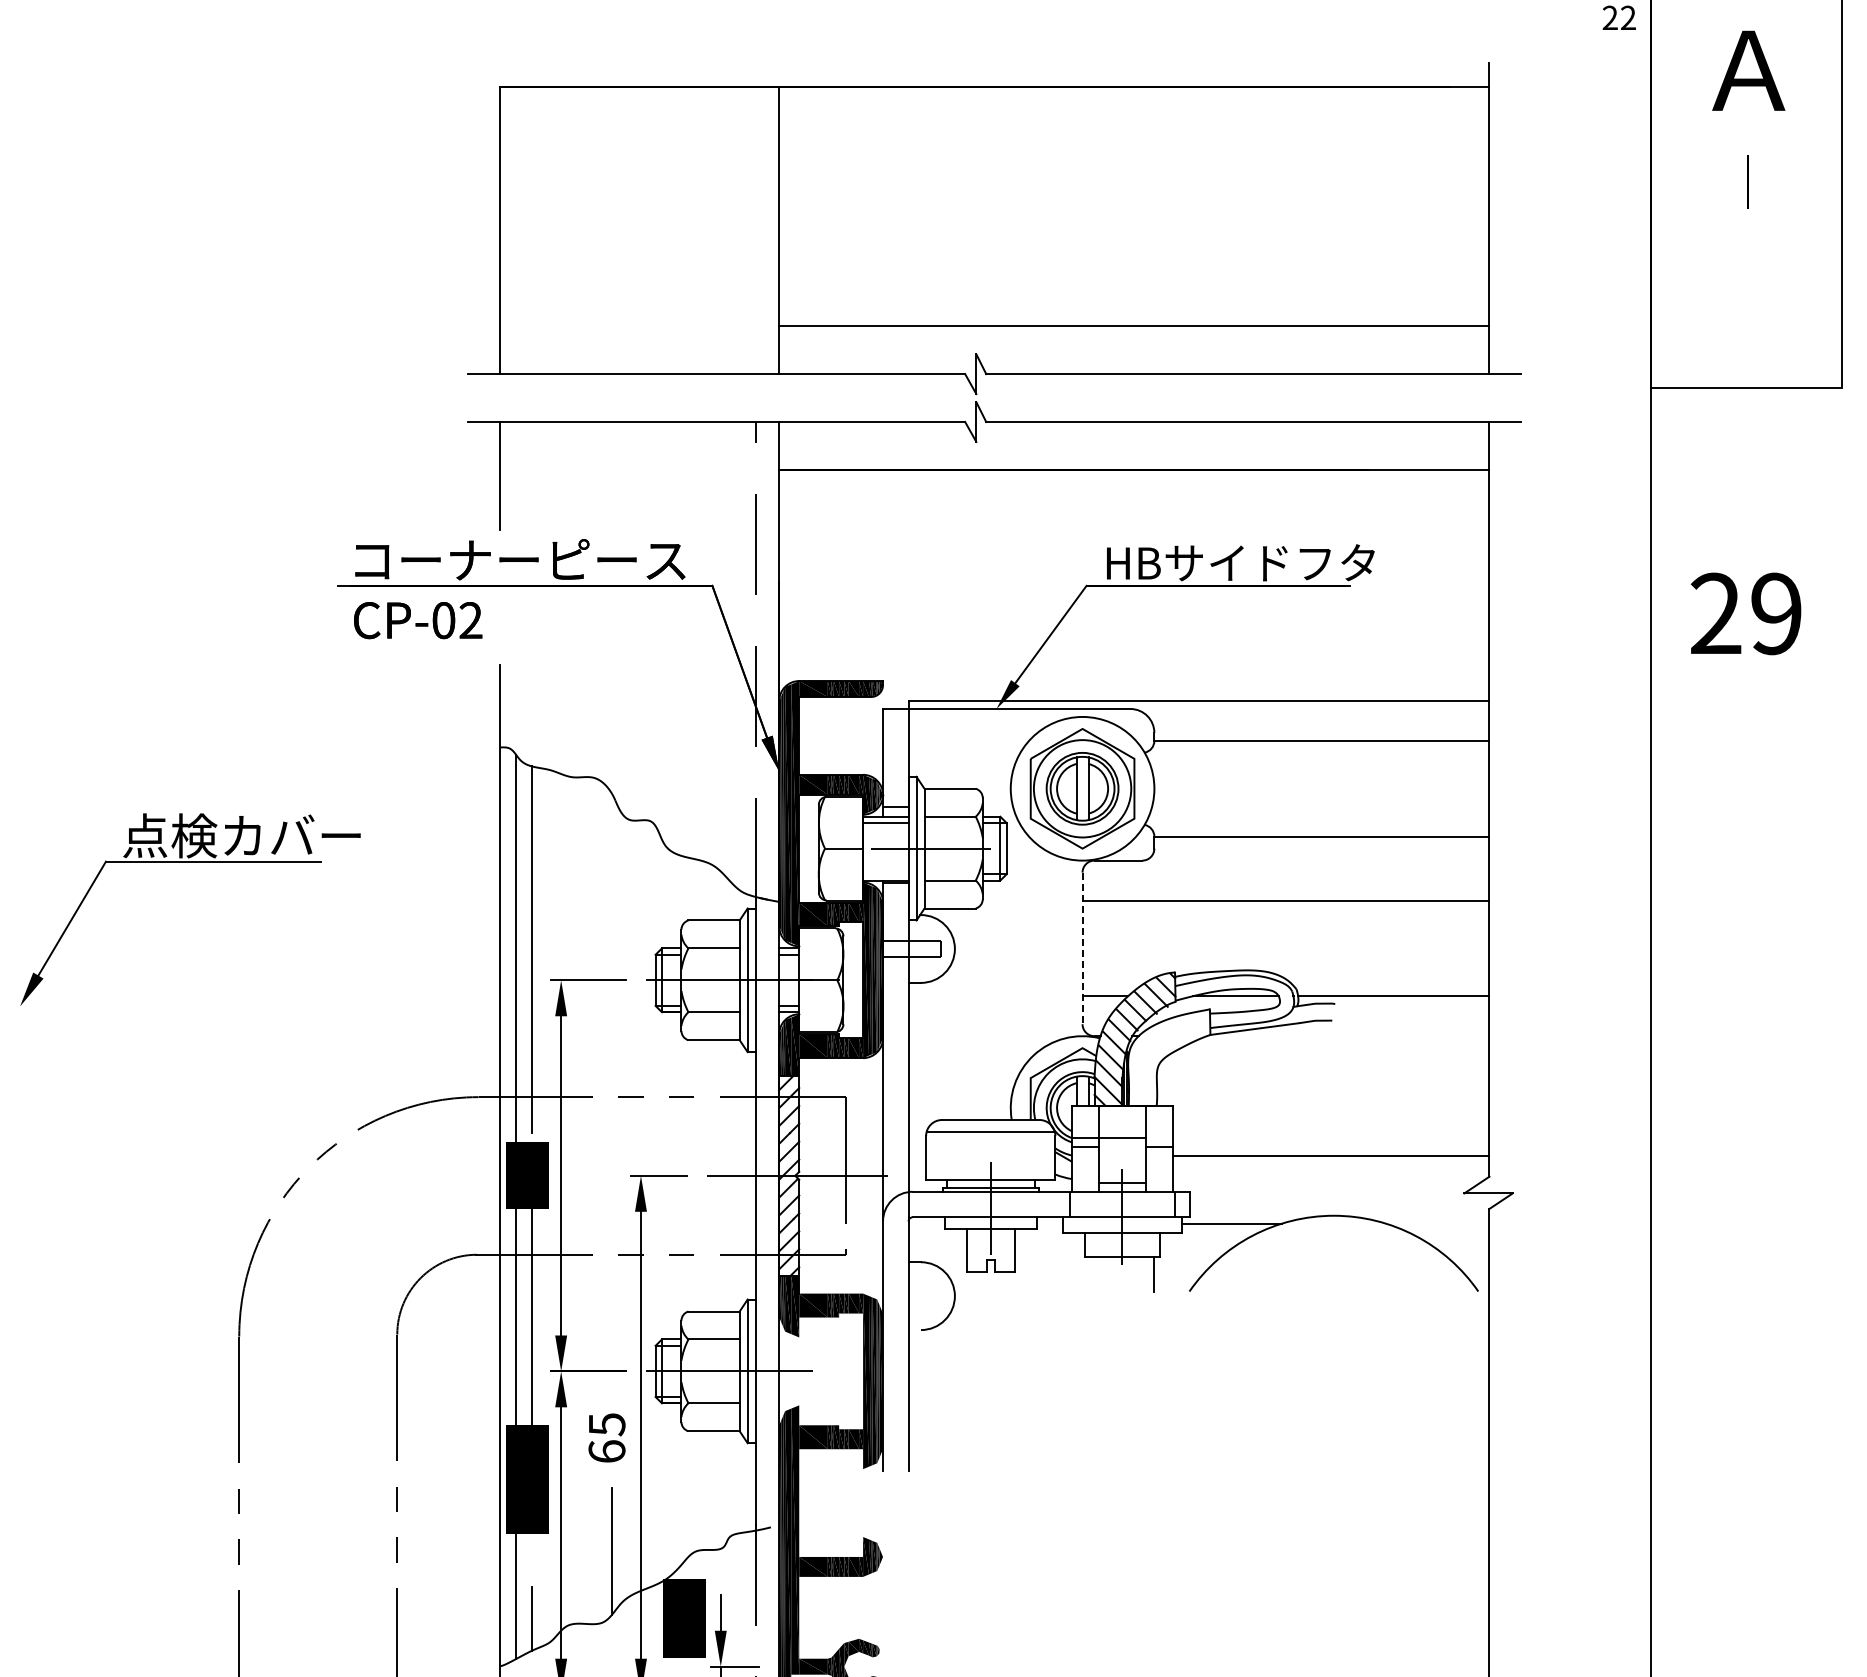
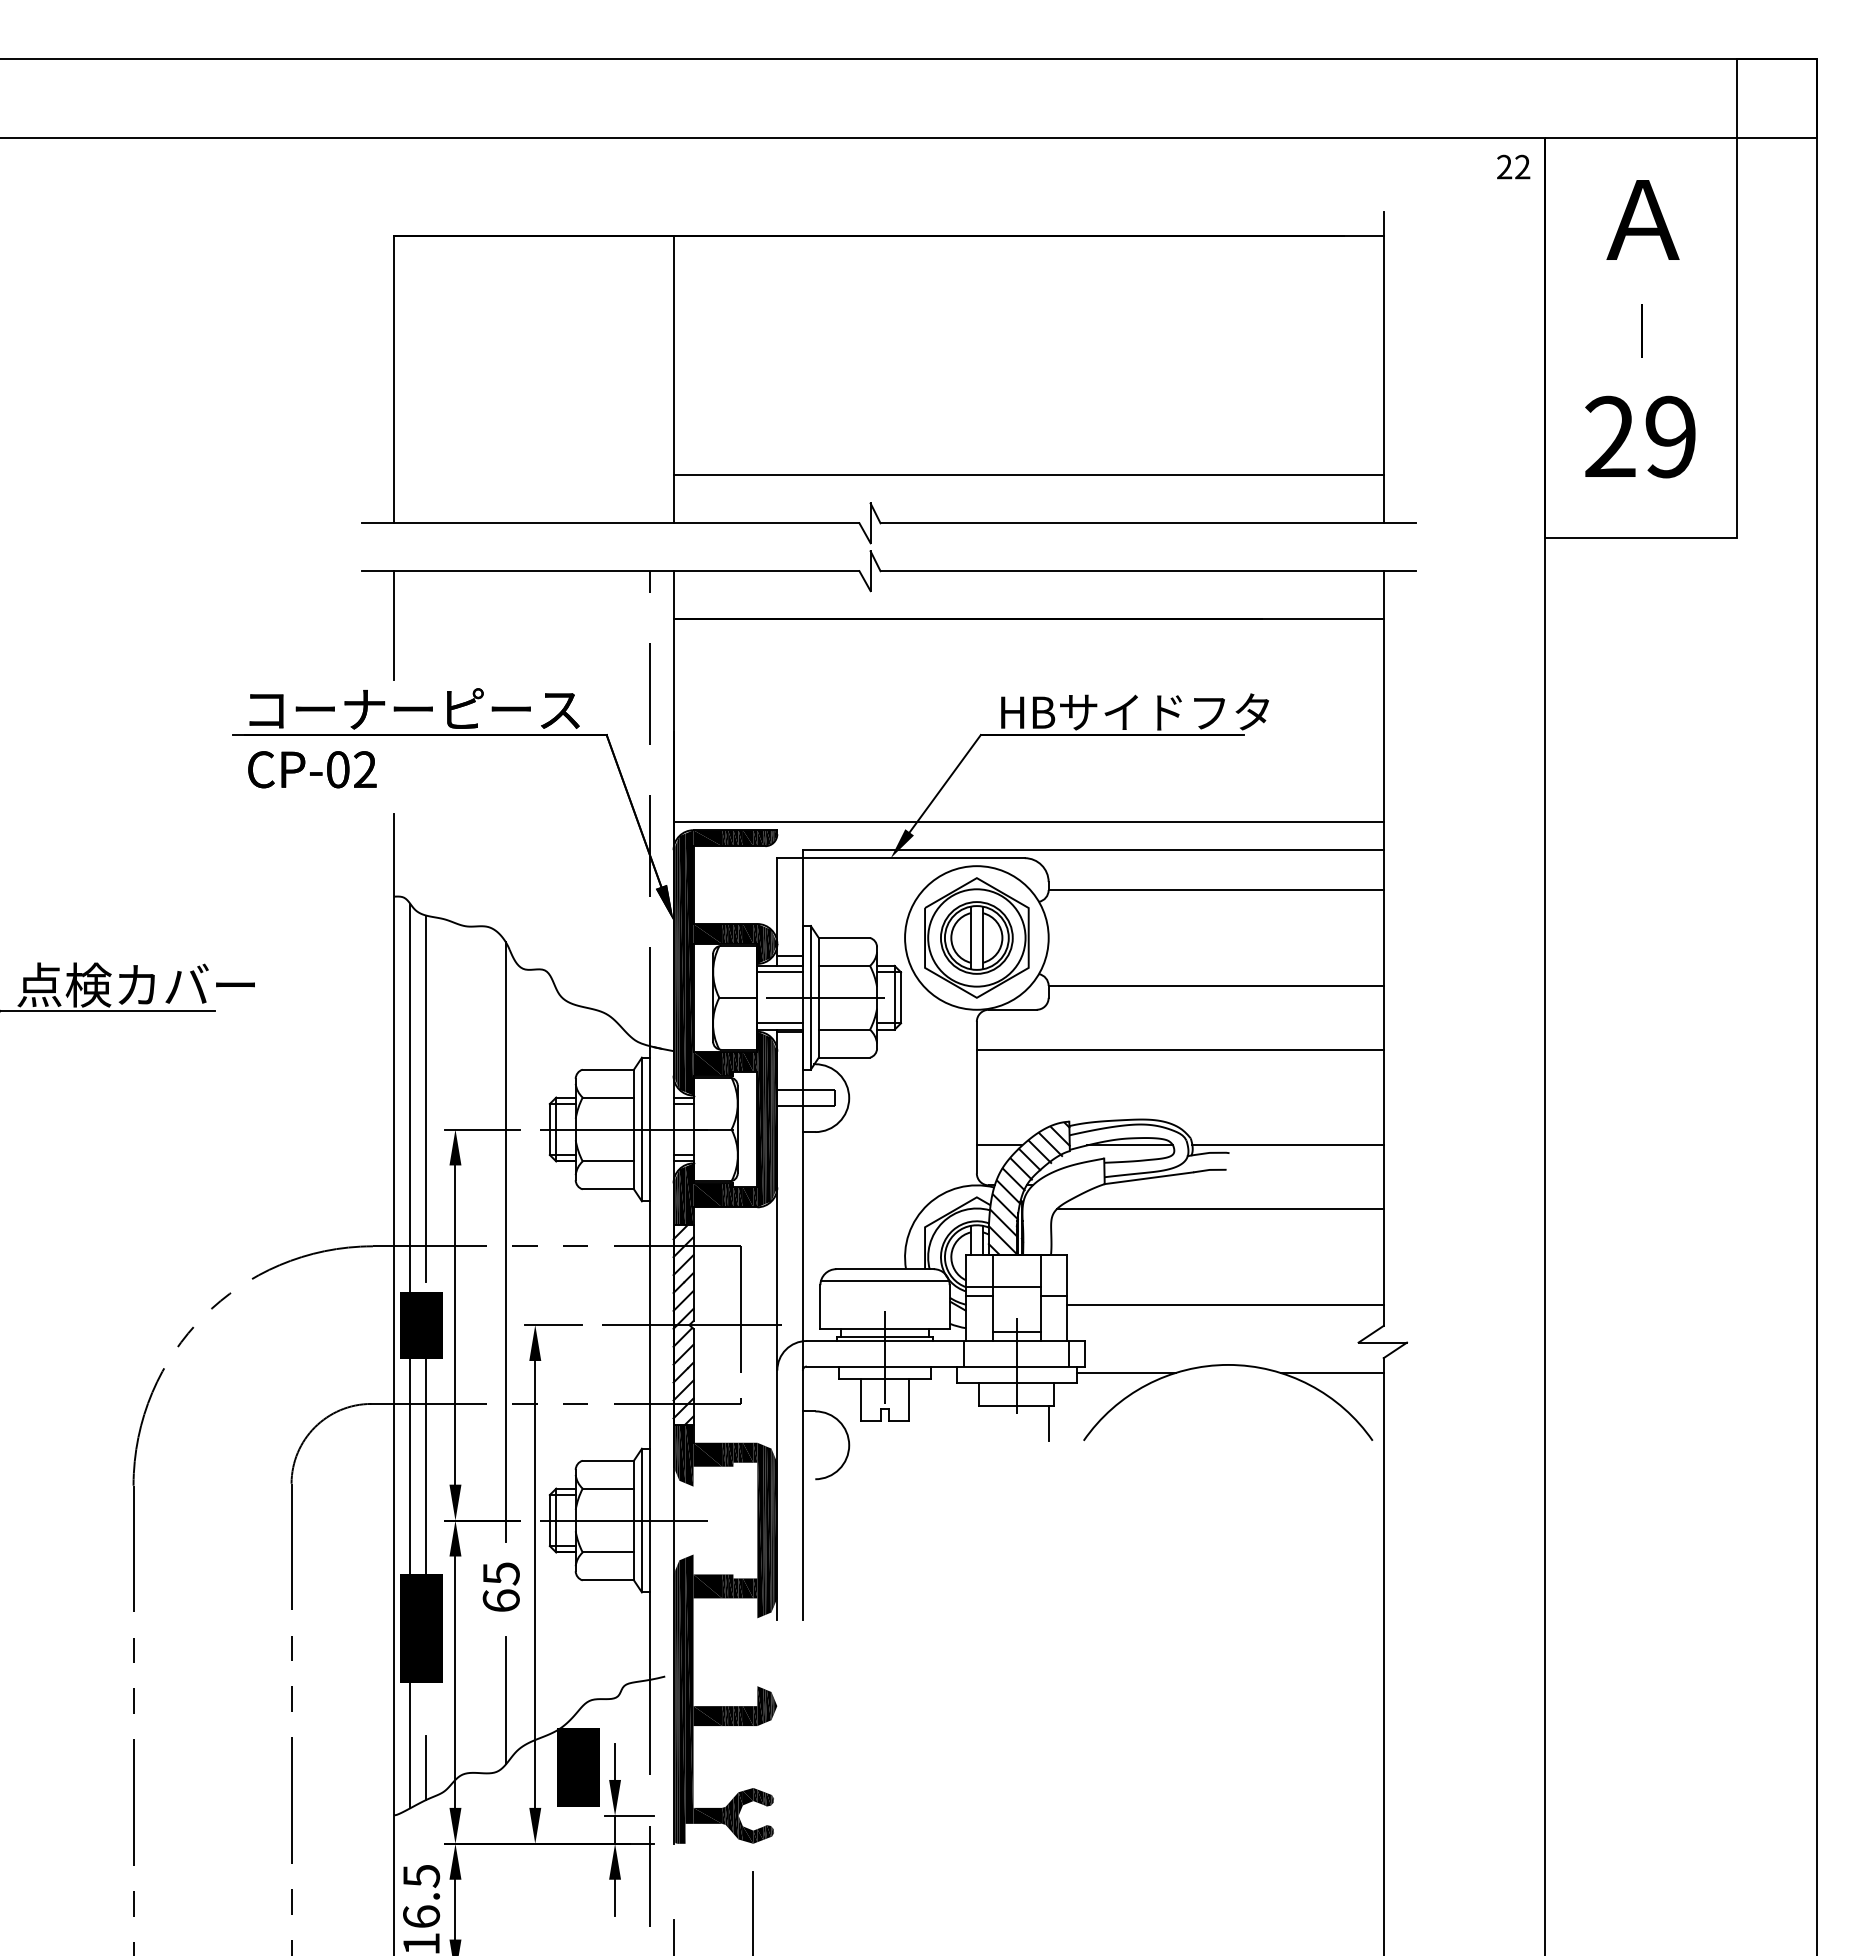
text: (1746, 613) -> (1640, 436), moved
line: (1134, 673) -> (1028, 822), added
line: (885, 874) -> (779, 1023), added
line: (1082, 948) -> (976, 1097), dashed -> solid
line: (1325, 1060) -> (1219, 1209), added
line: (611, 1093) -> (505, 1242), added
line: (1437, 1223) -> (1331, 1372), added

